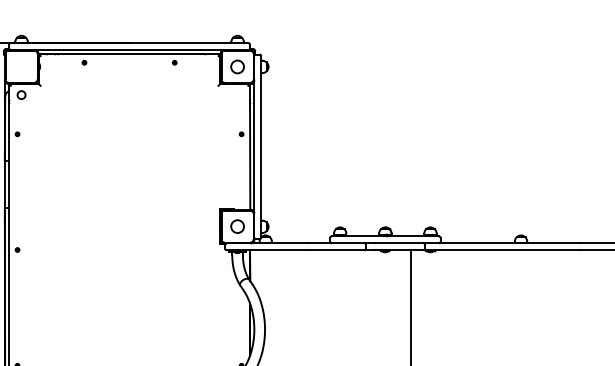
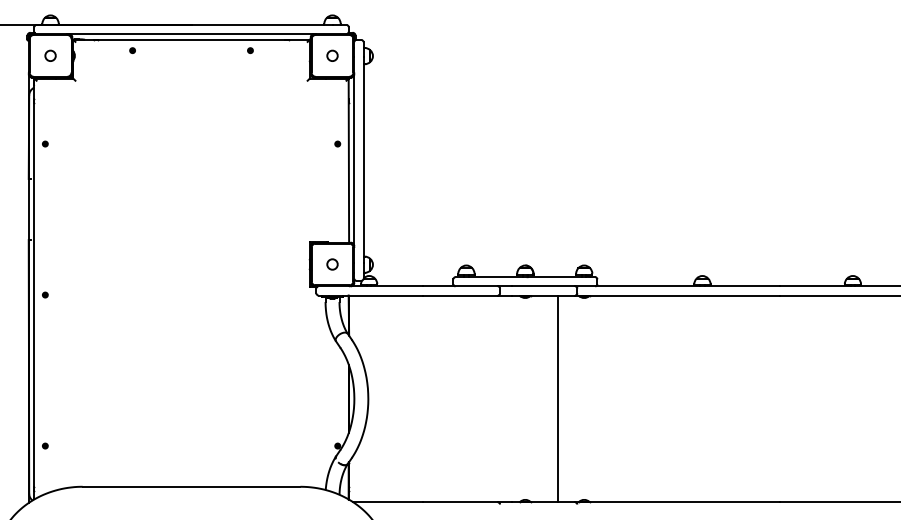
circle: (237, 66) -> (332, 55), size x0.62
circle: (21, 94) -> (50, 55), moved
circle: (237, 226) -> (332, 264), size x0.62

